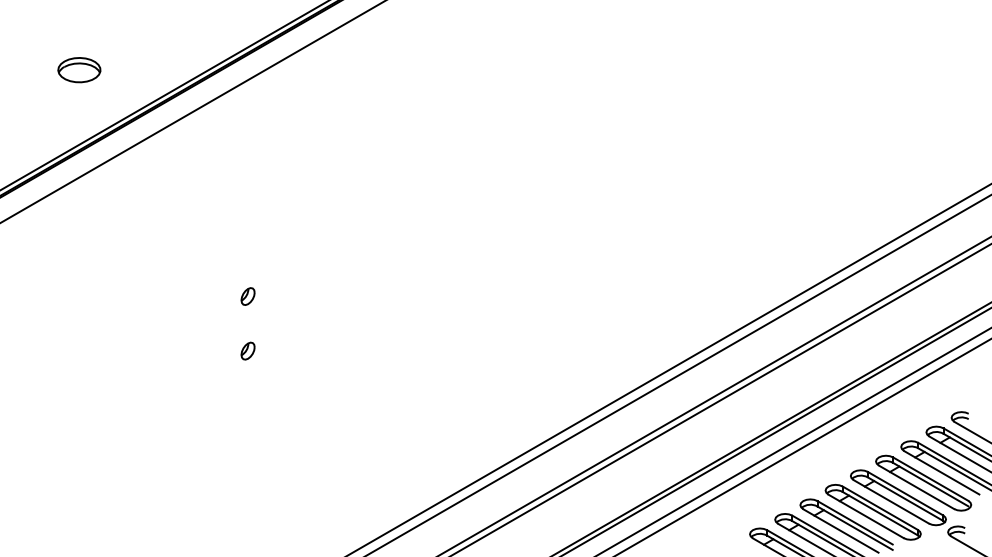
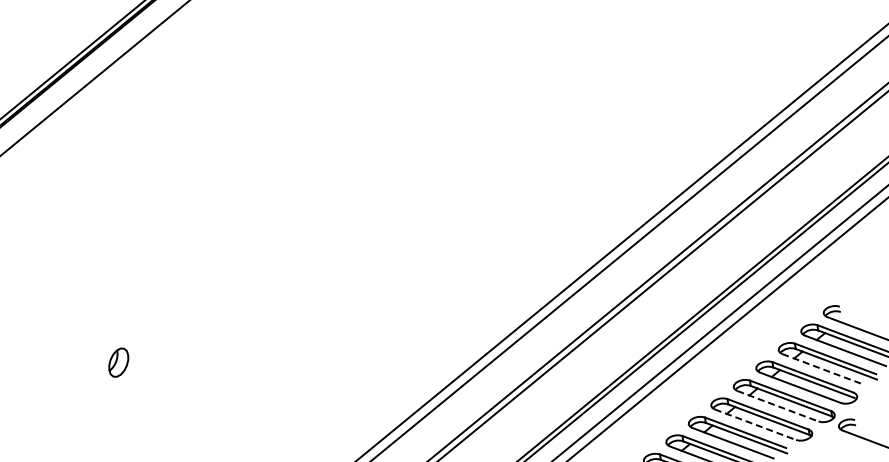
part: (247, 296) -> (109, 308), removed
part: (247, 350) -> (118, 362), size x1.6
line: (942, 473) -> (823, 369), solid -> dashed
line: (891, 502) -> (778, 406), solid -> dashed
line: (866, 516) -> (755, 424), solid -> dashed

